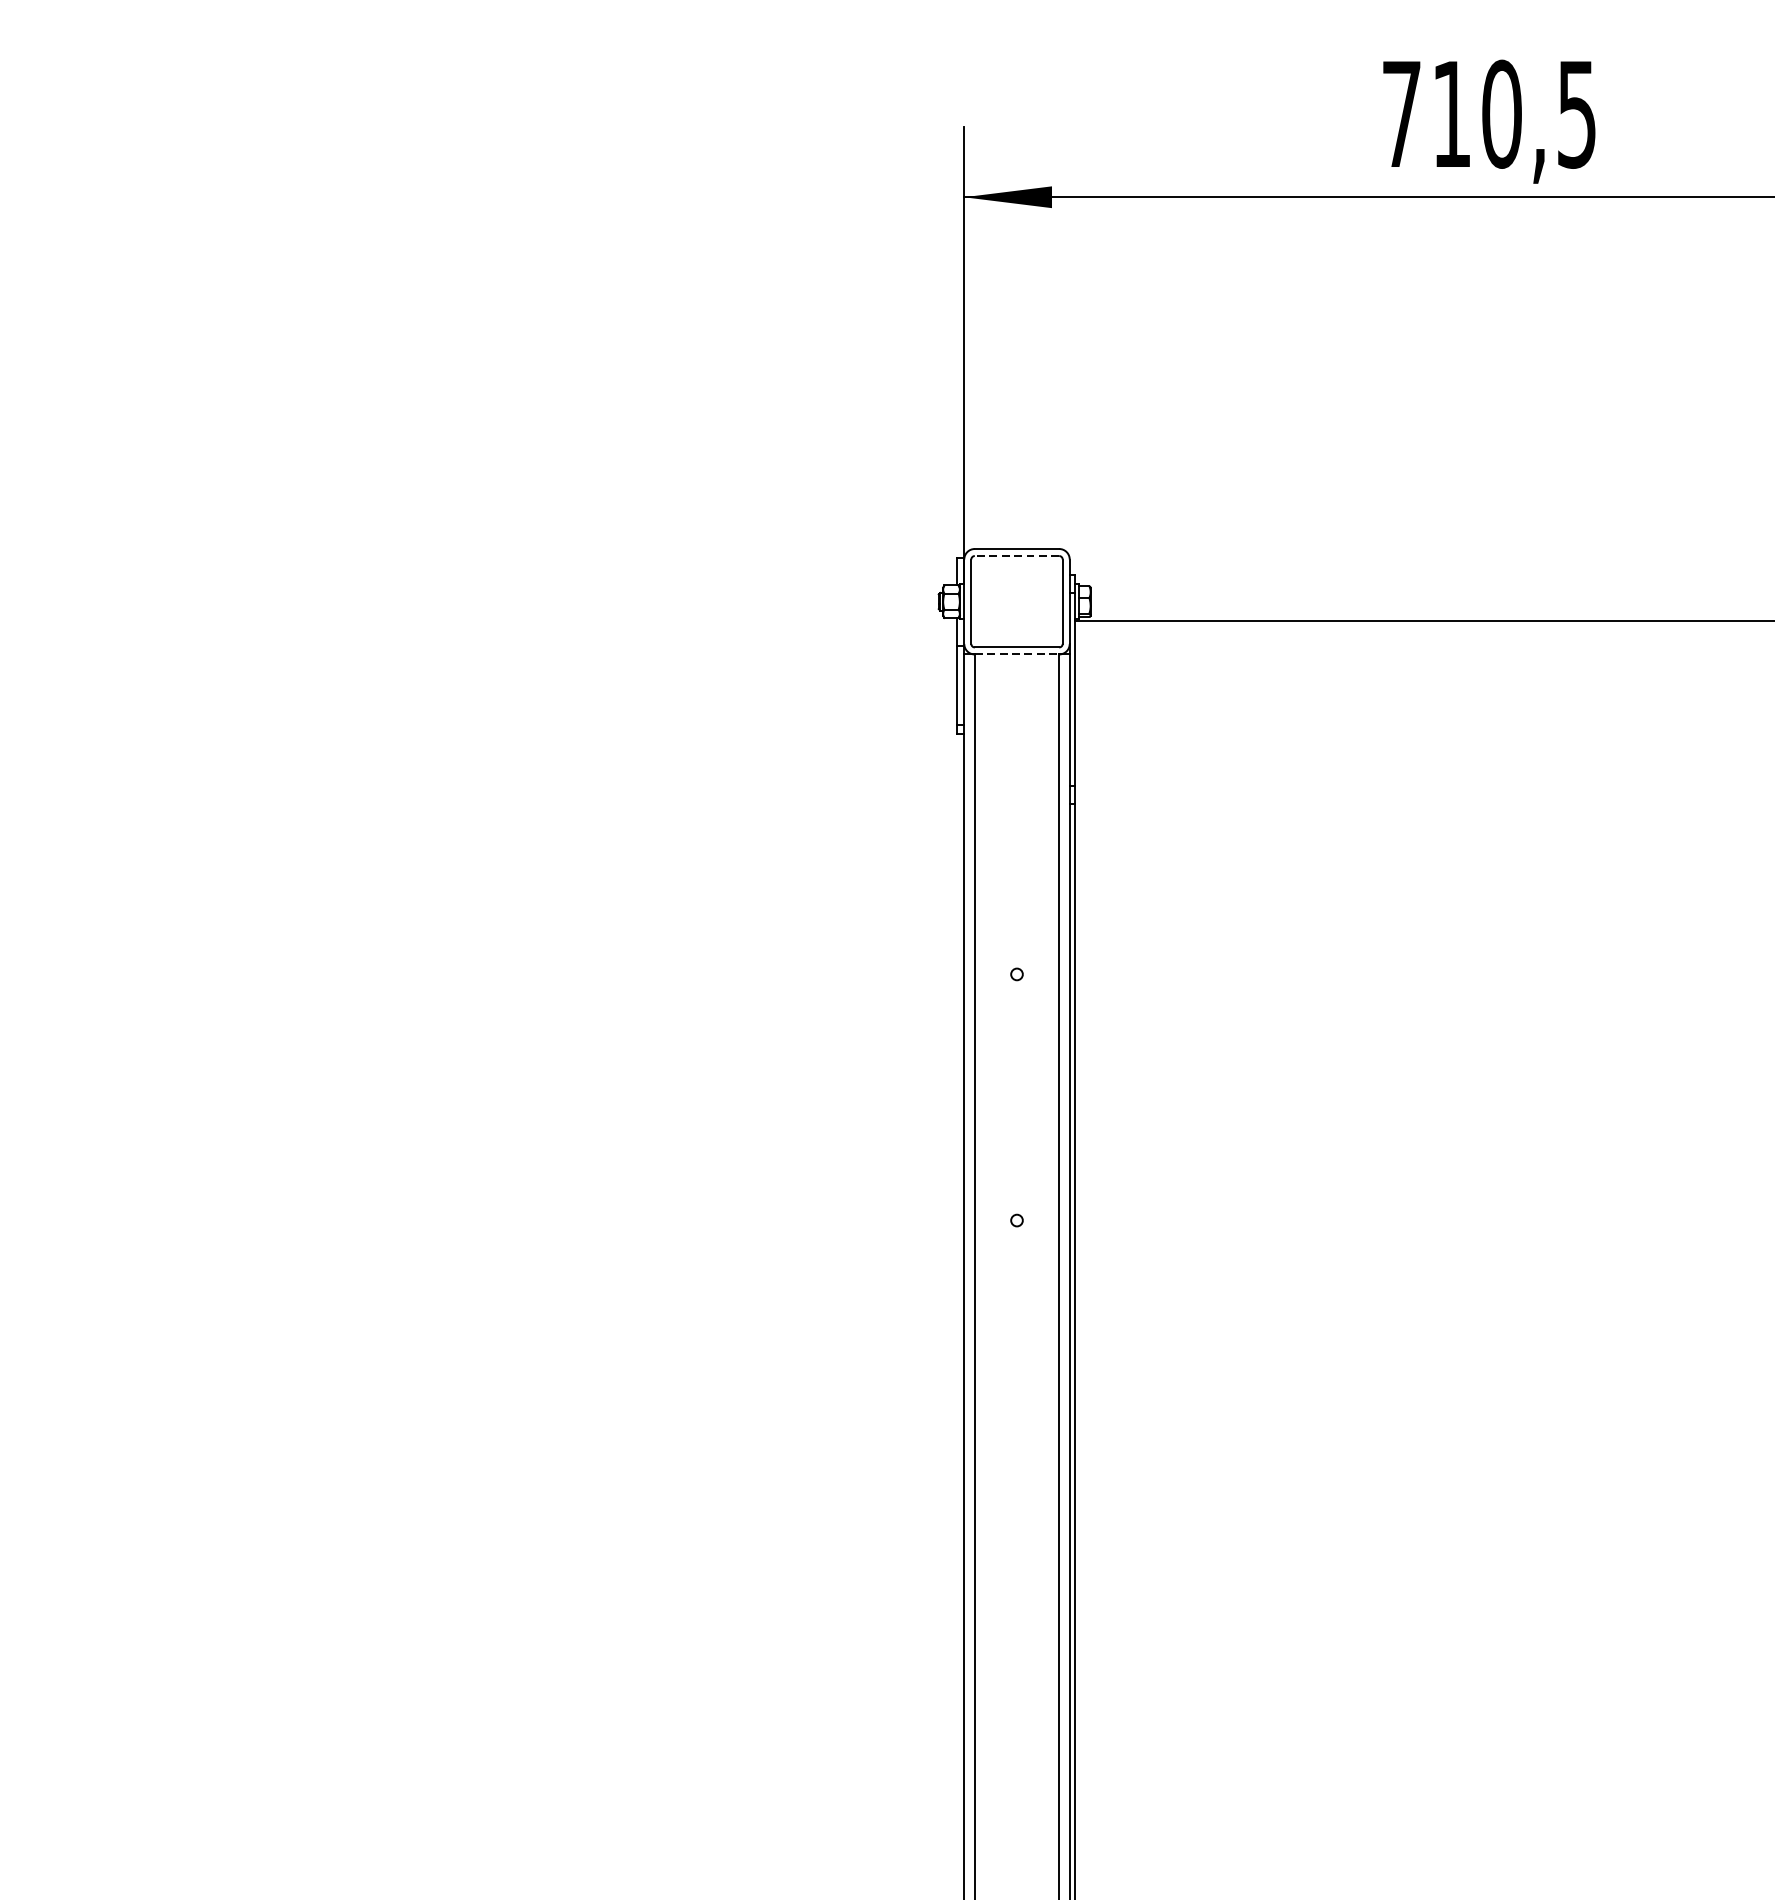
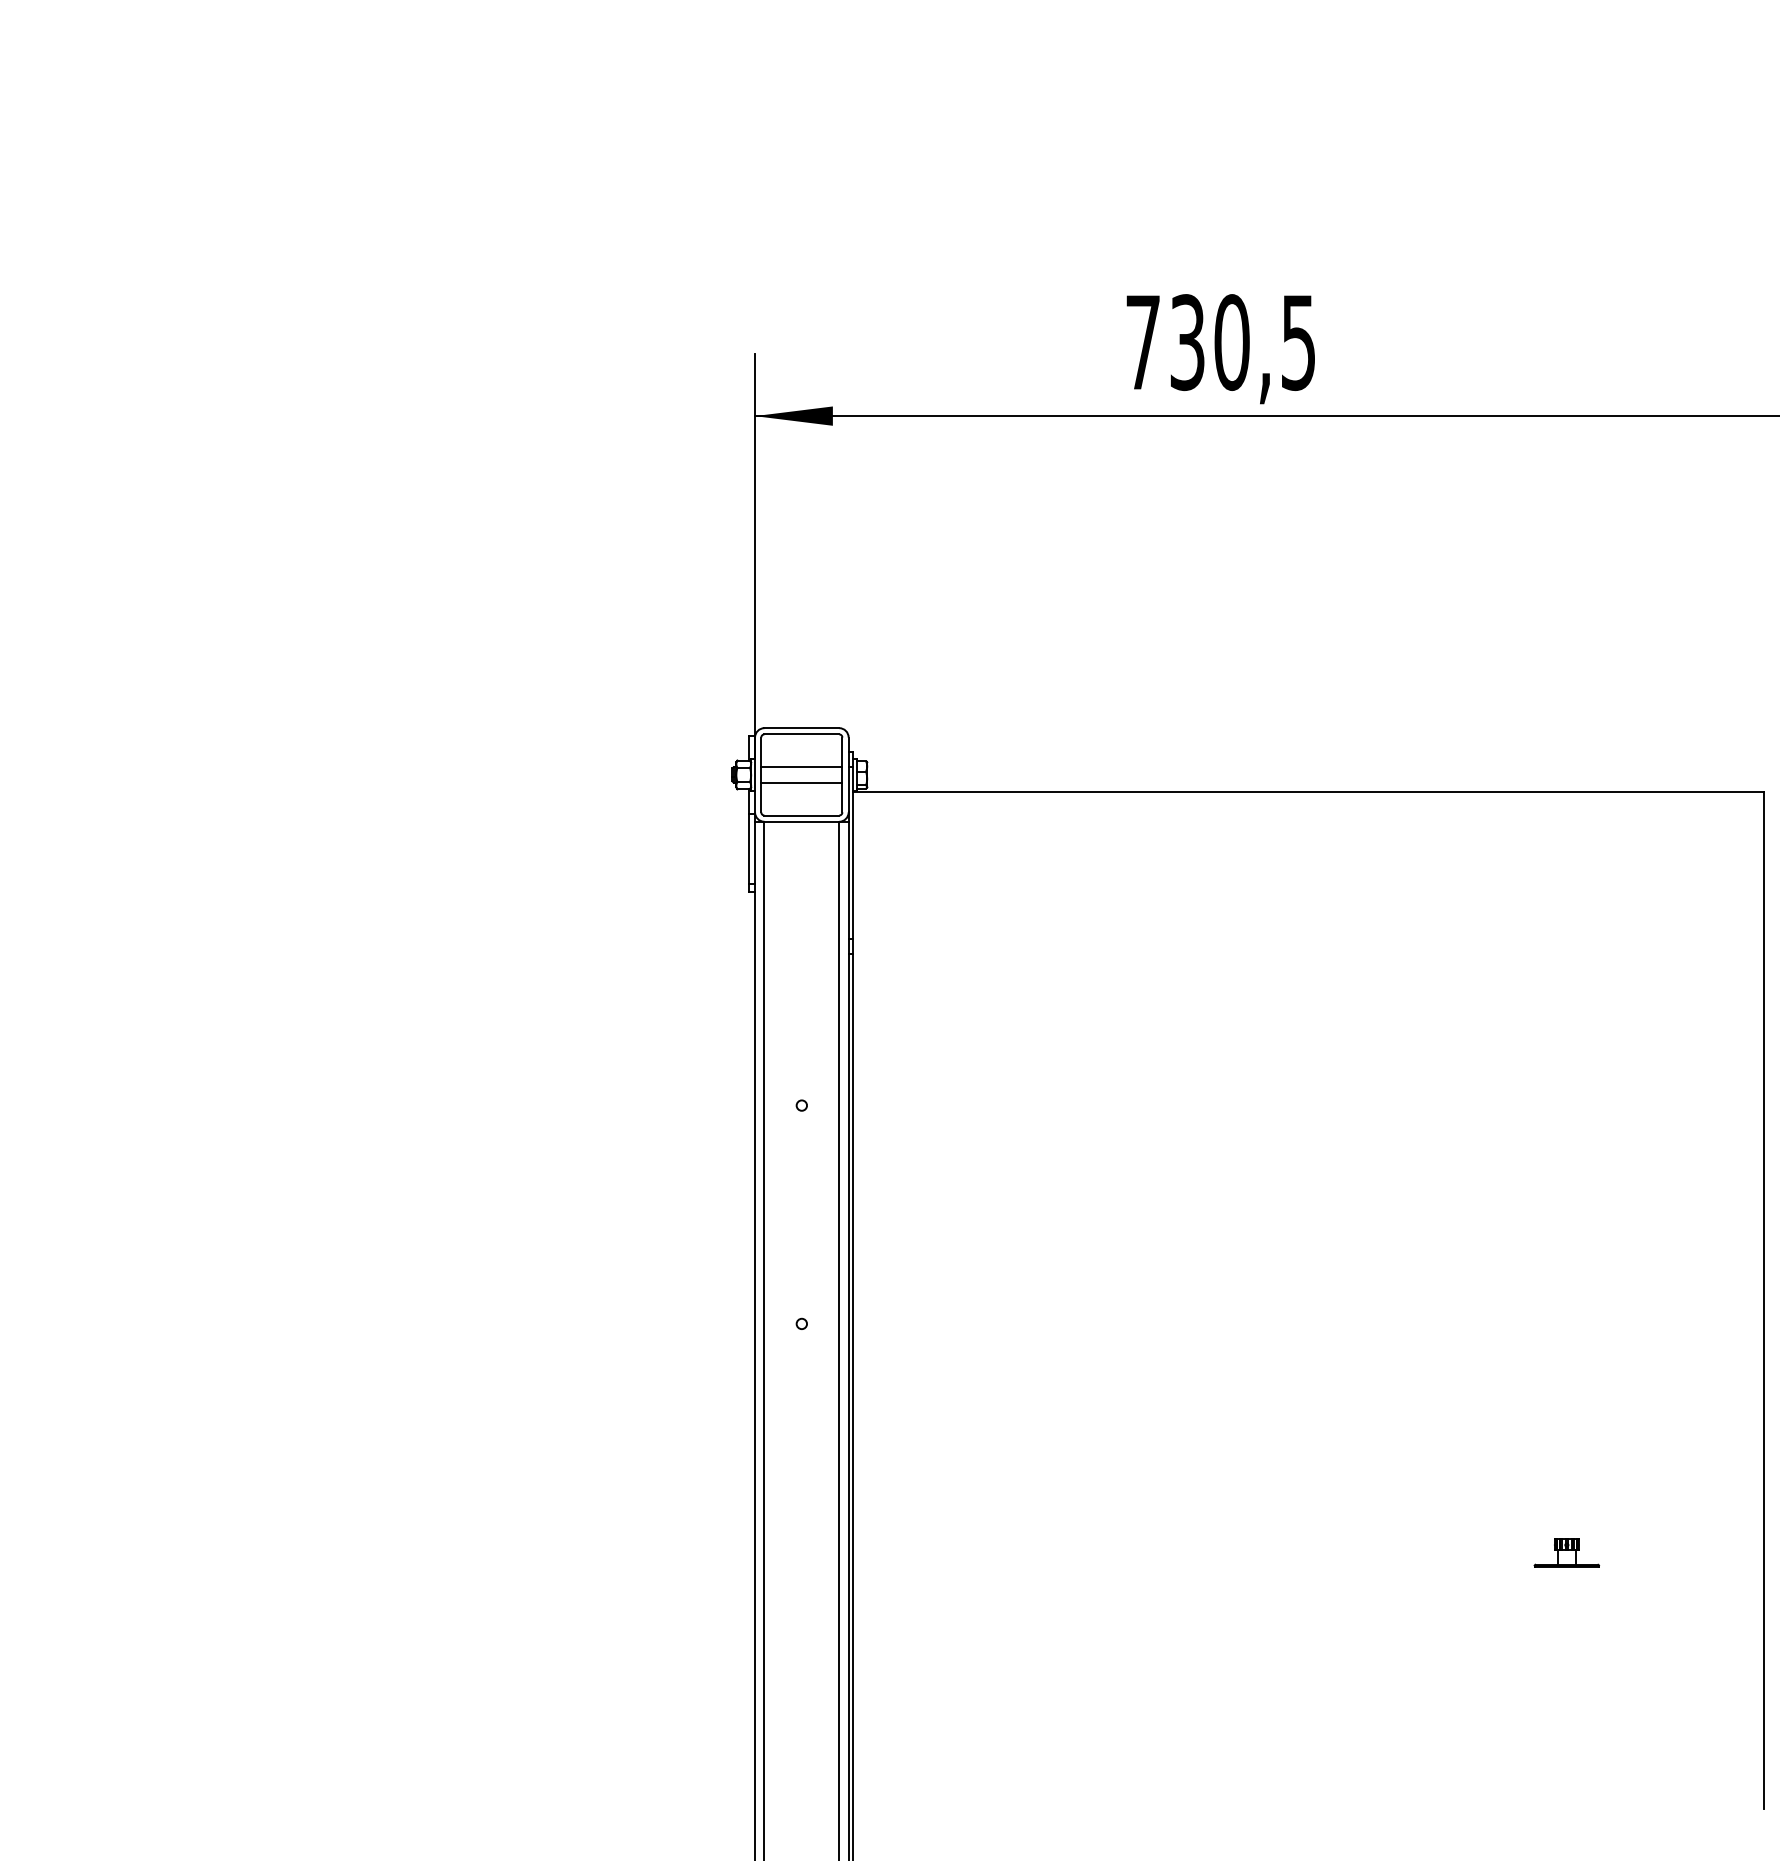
text: (1451, 114) -> (1187, 342), 710,5 -> 730,5
line: (1016, 556) -> (801, 734), dashed -> solid
line: (1016, 593) -> (801, 767), added
line: (1016, 610) -> (801, 782), added
line: (1017, 654) -> (802, 821), dashed -> solid

